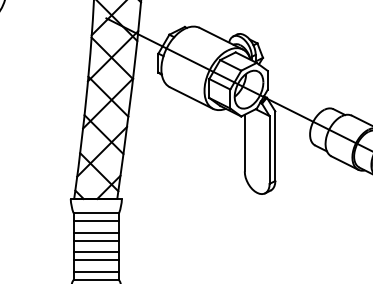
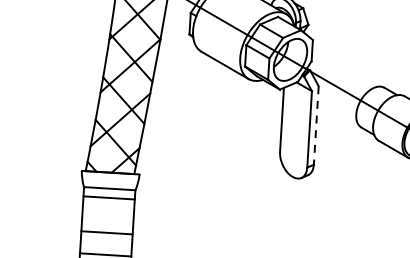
line: (275, 146) -> (316, 125), solid -> dashed
line: (96, 232) -> (108, 210), removed
line: (96, 240) -> (108, 219), removed
line: (96, 260) -> (106, 242), removed

